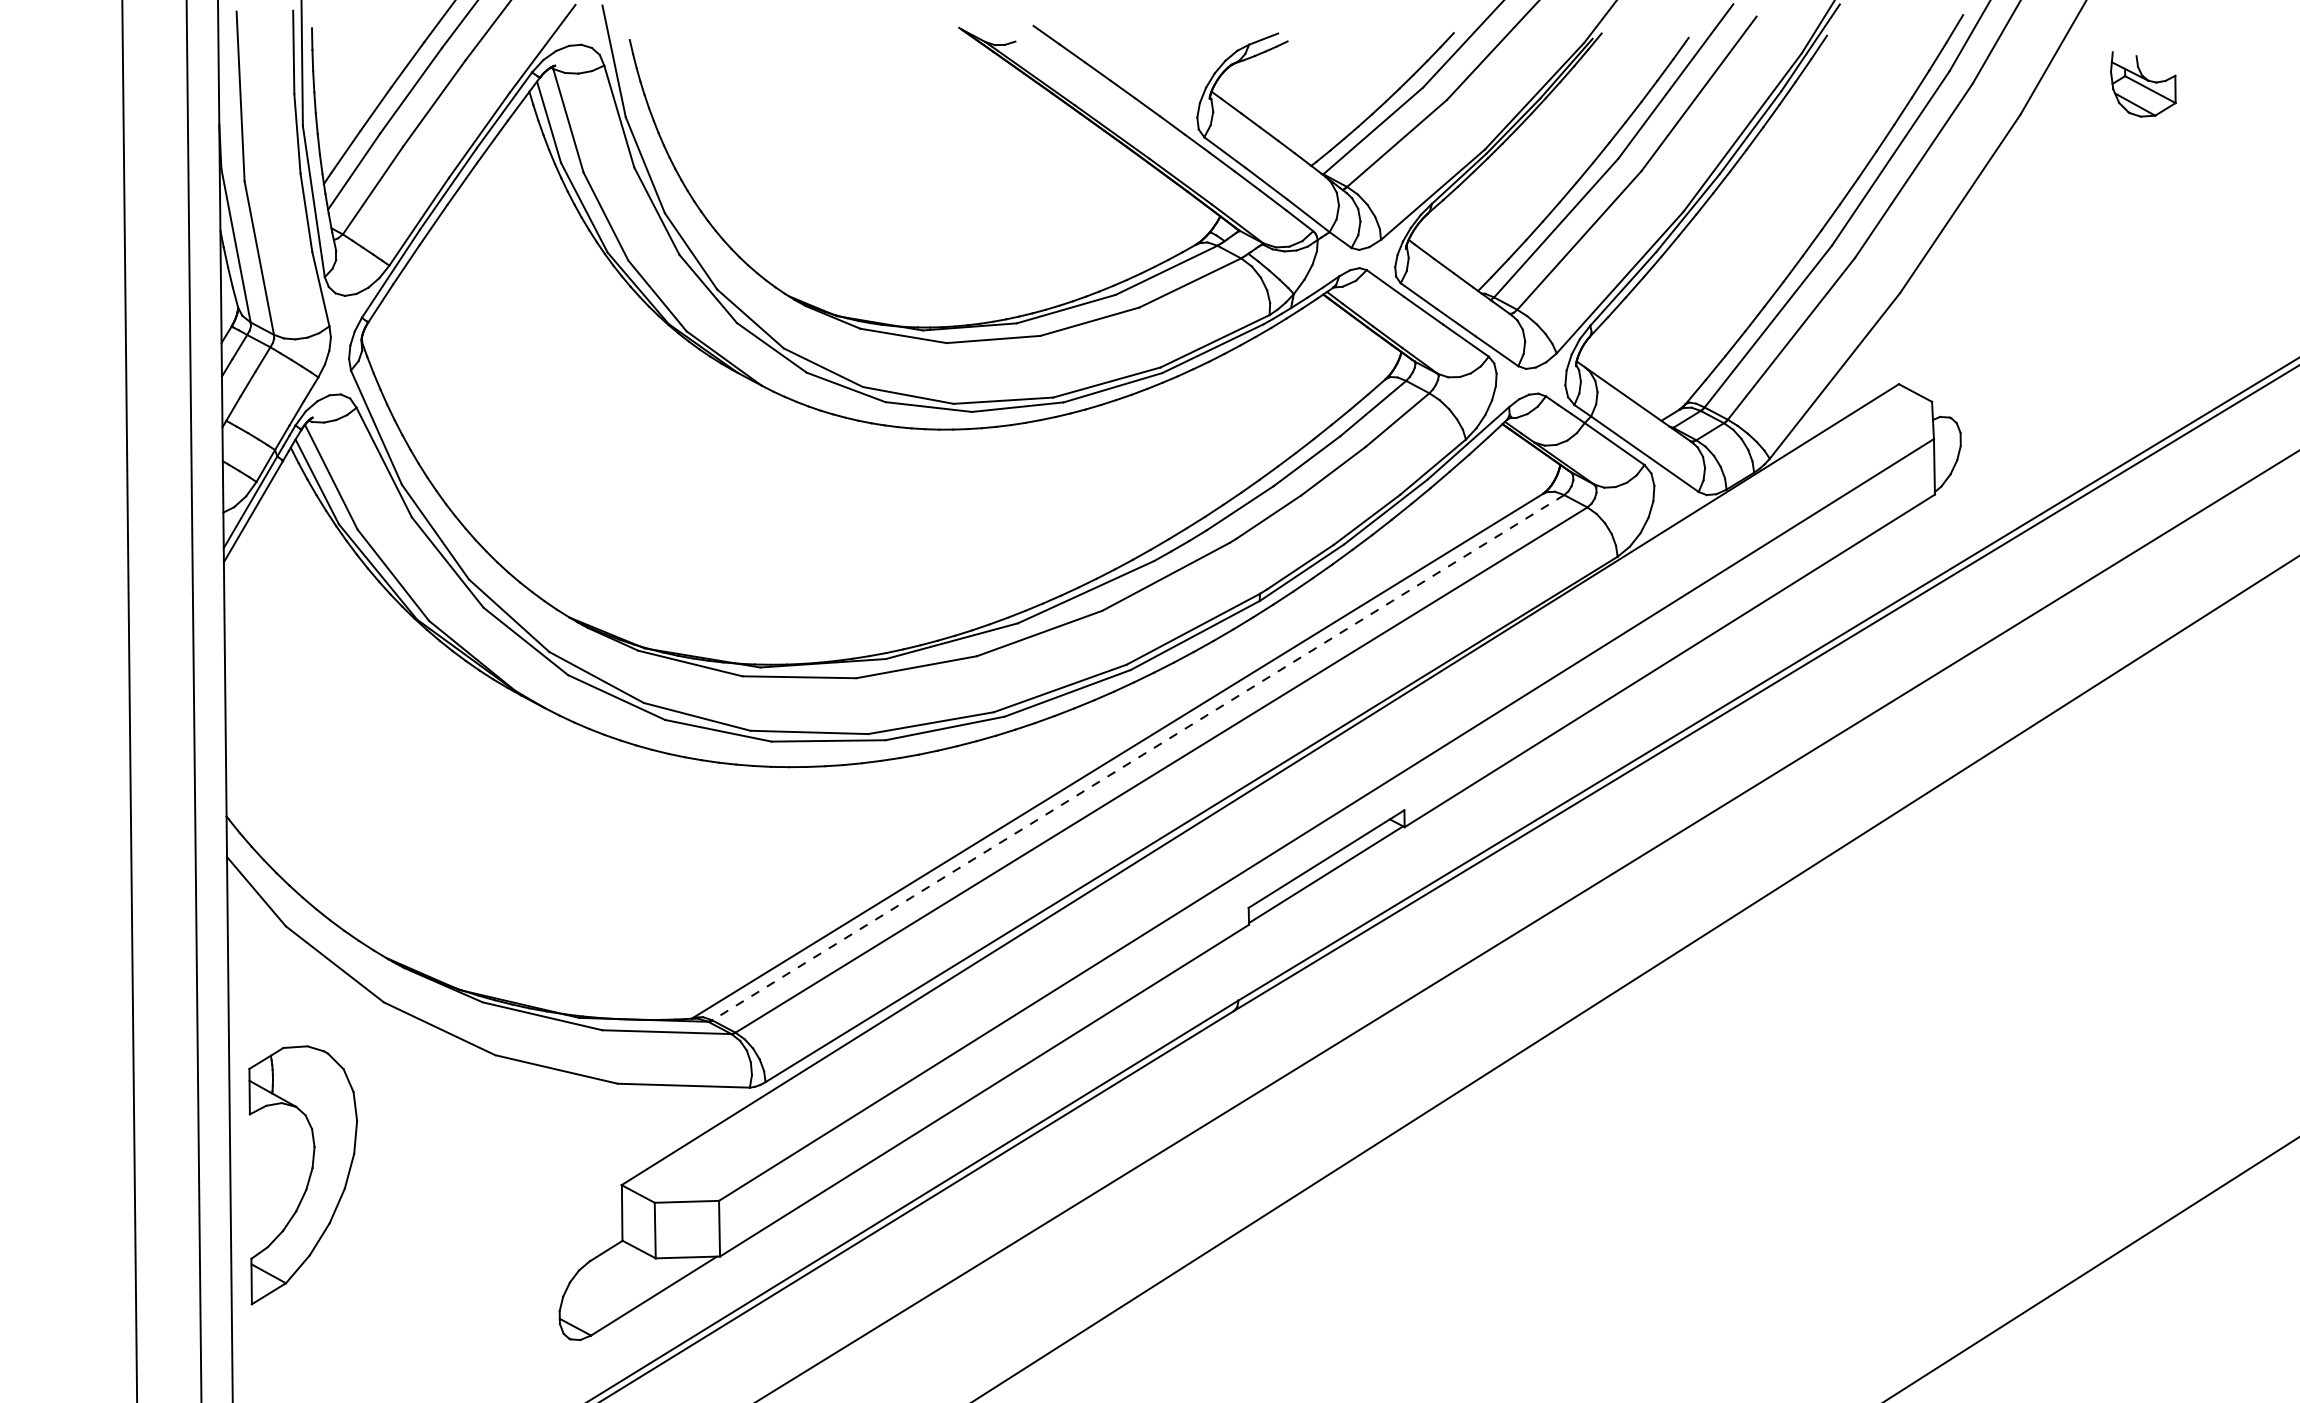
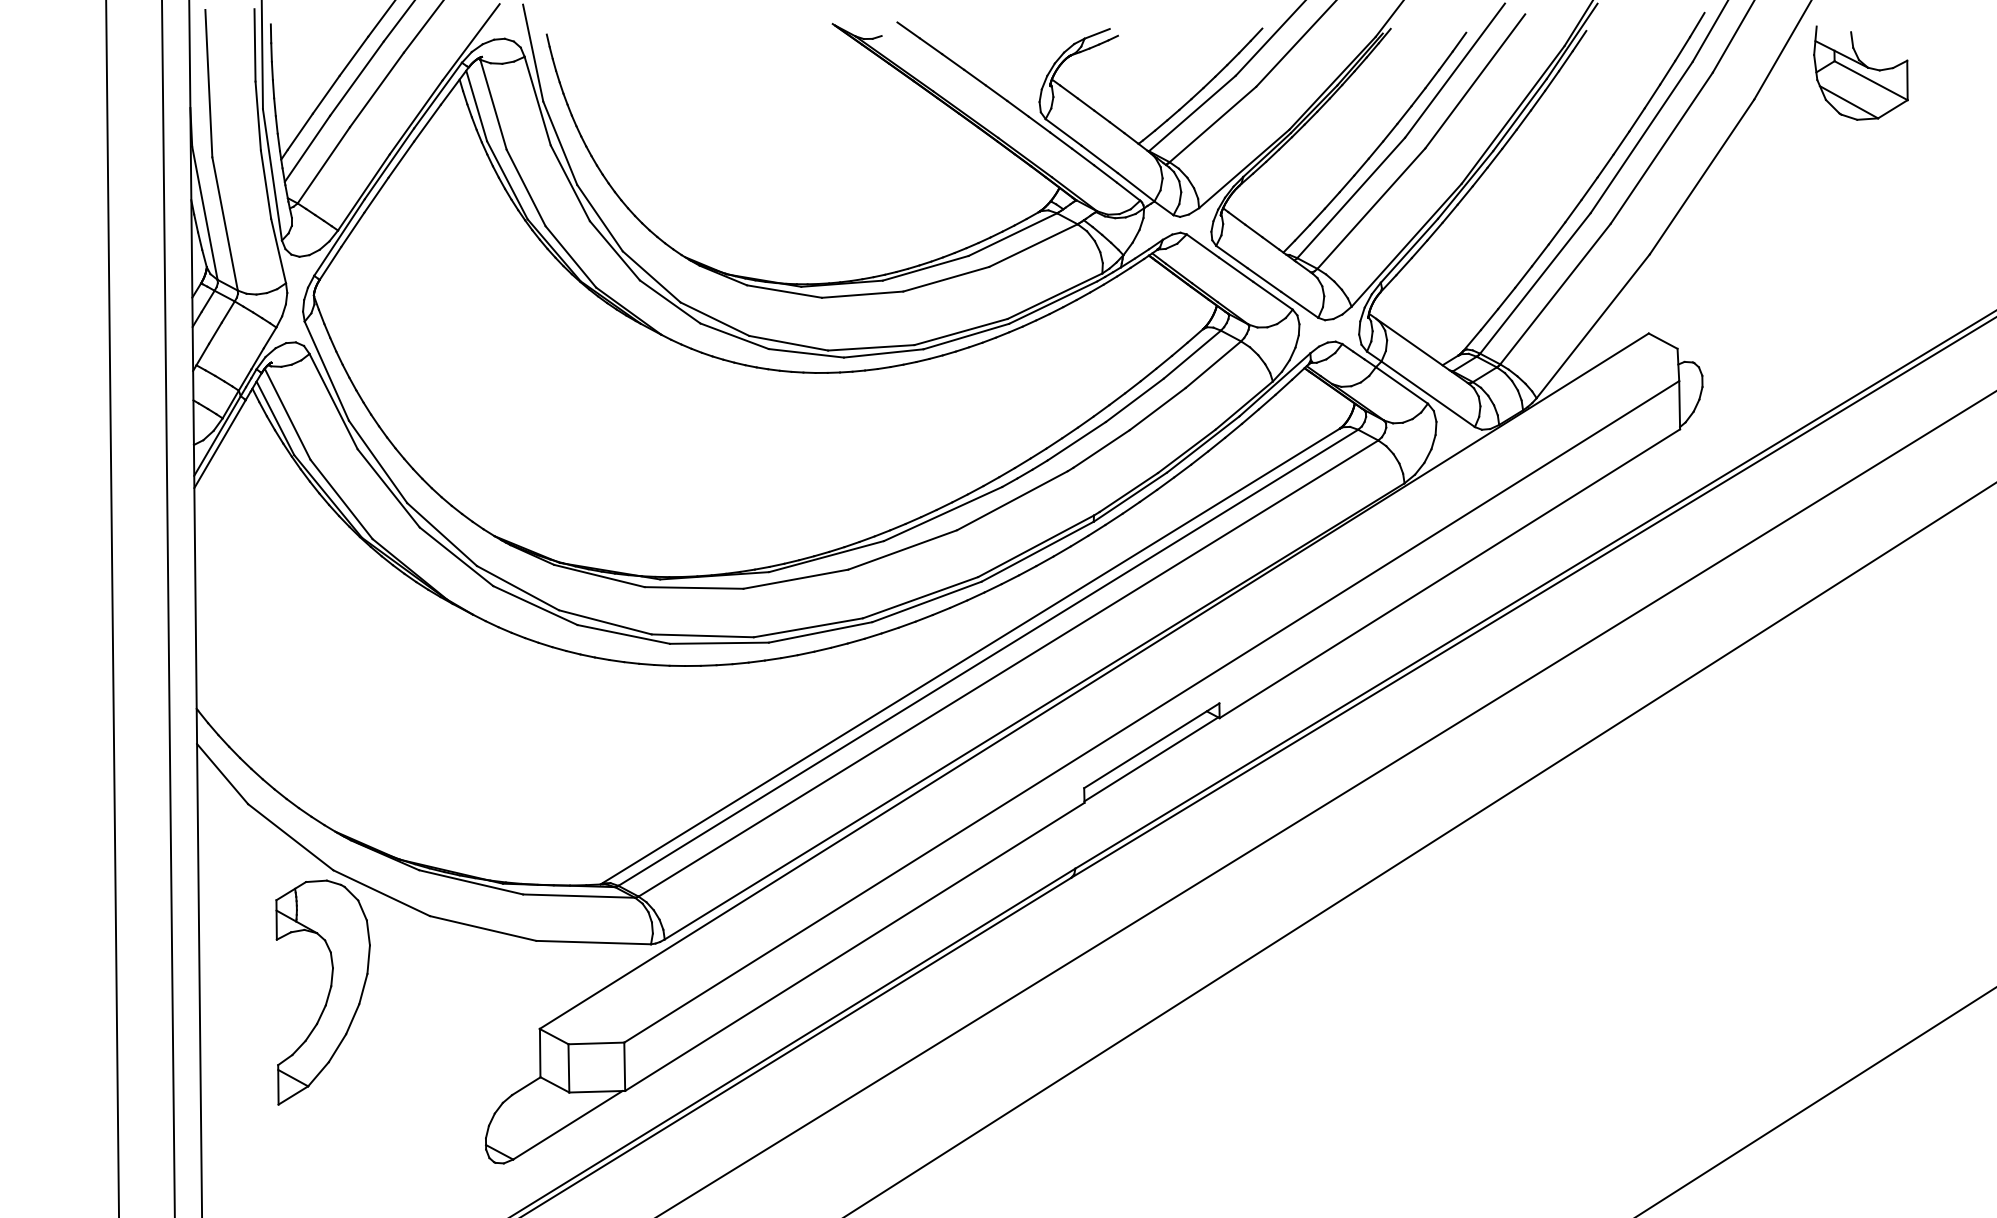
part: (2143, 84) -> (1861, 73), size x1.67
line: (1137, 757) -> (987, 657), dashed -> solid
part: (303, 1175) -> (323, 992), moved

